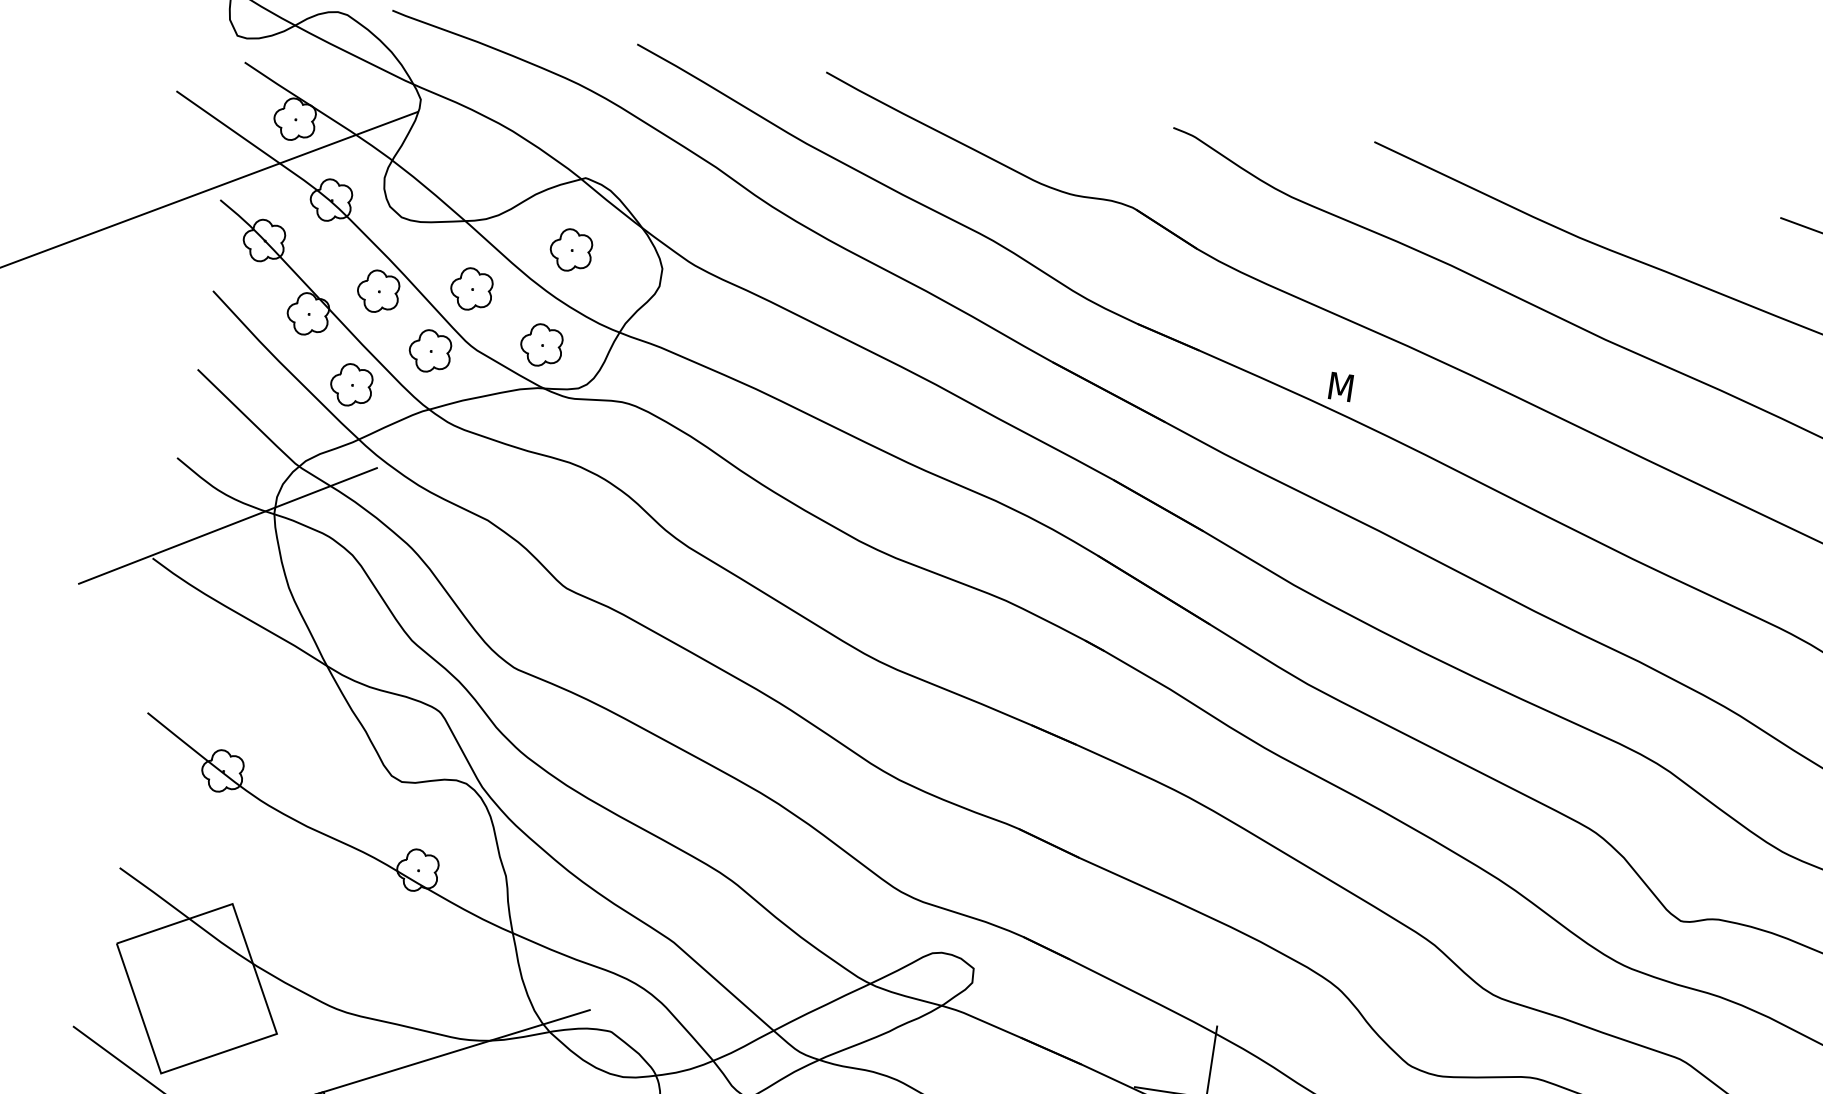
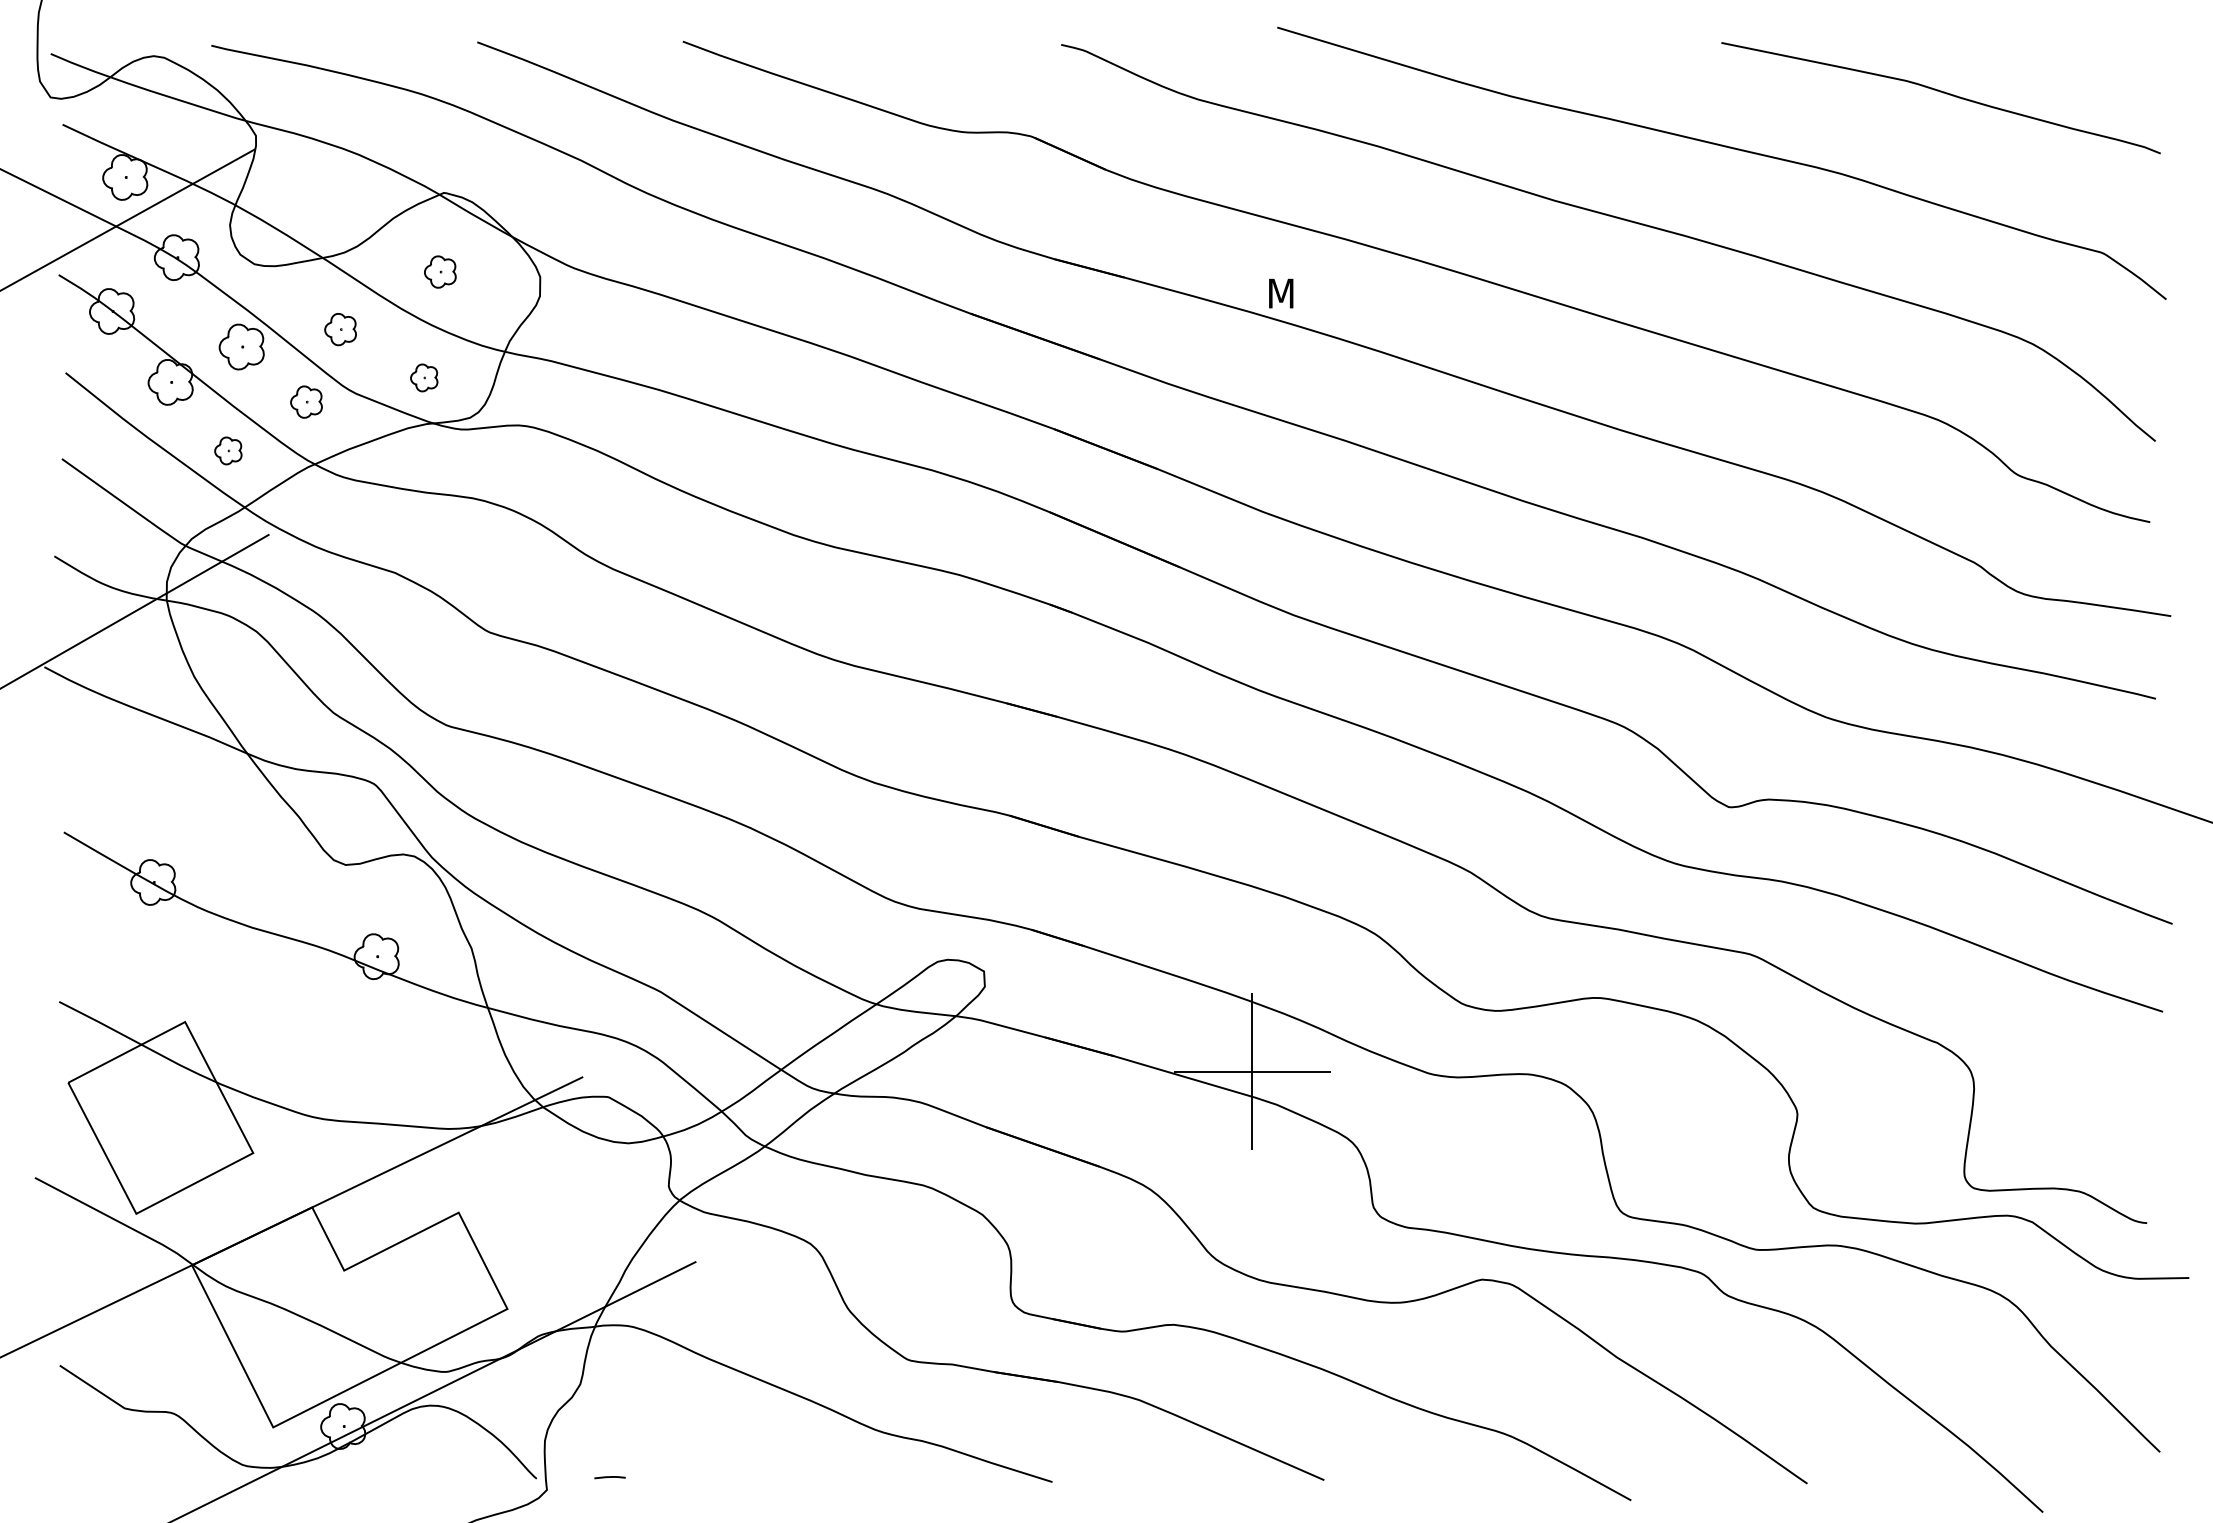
part: (571, 249) -> (440, 271), size x0.7
part: (471, 289) -> (340, 329), size x0.7
part: (542, 345) -> (424, 377), size x0.6
part: (430, 350) -> (306, 401), size x0.7
part: (351, 384) -> (228, 450), size x0.6

